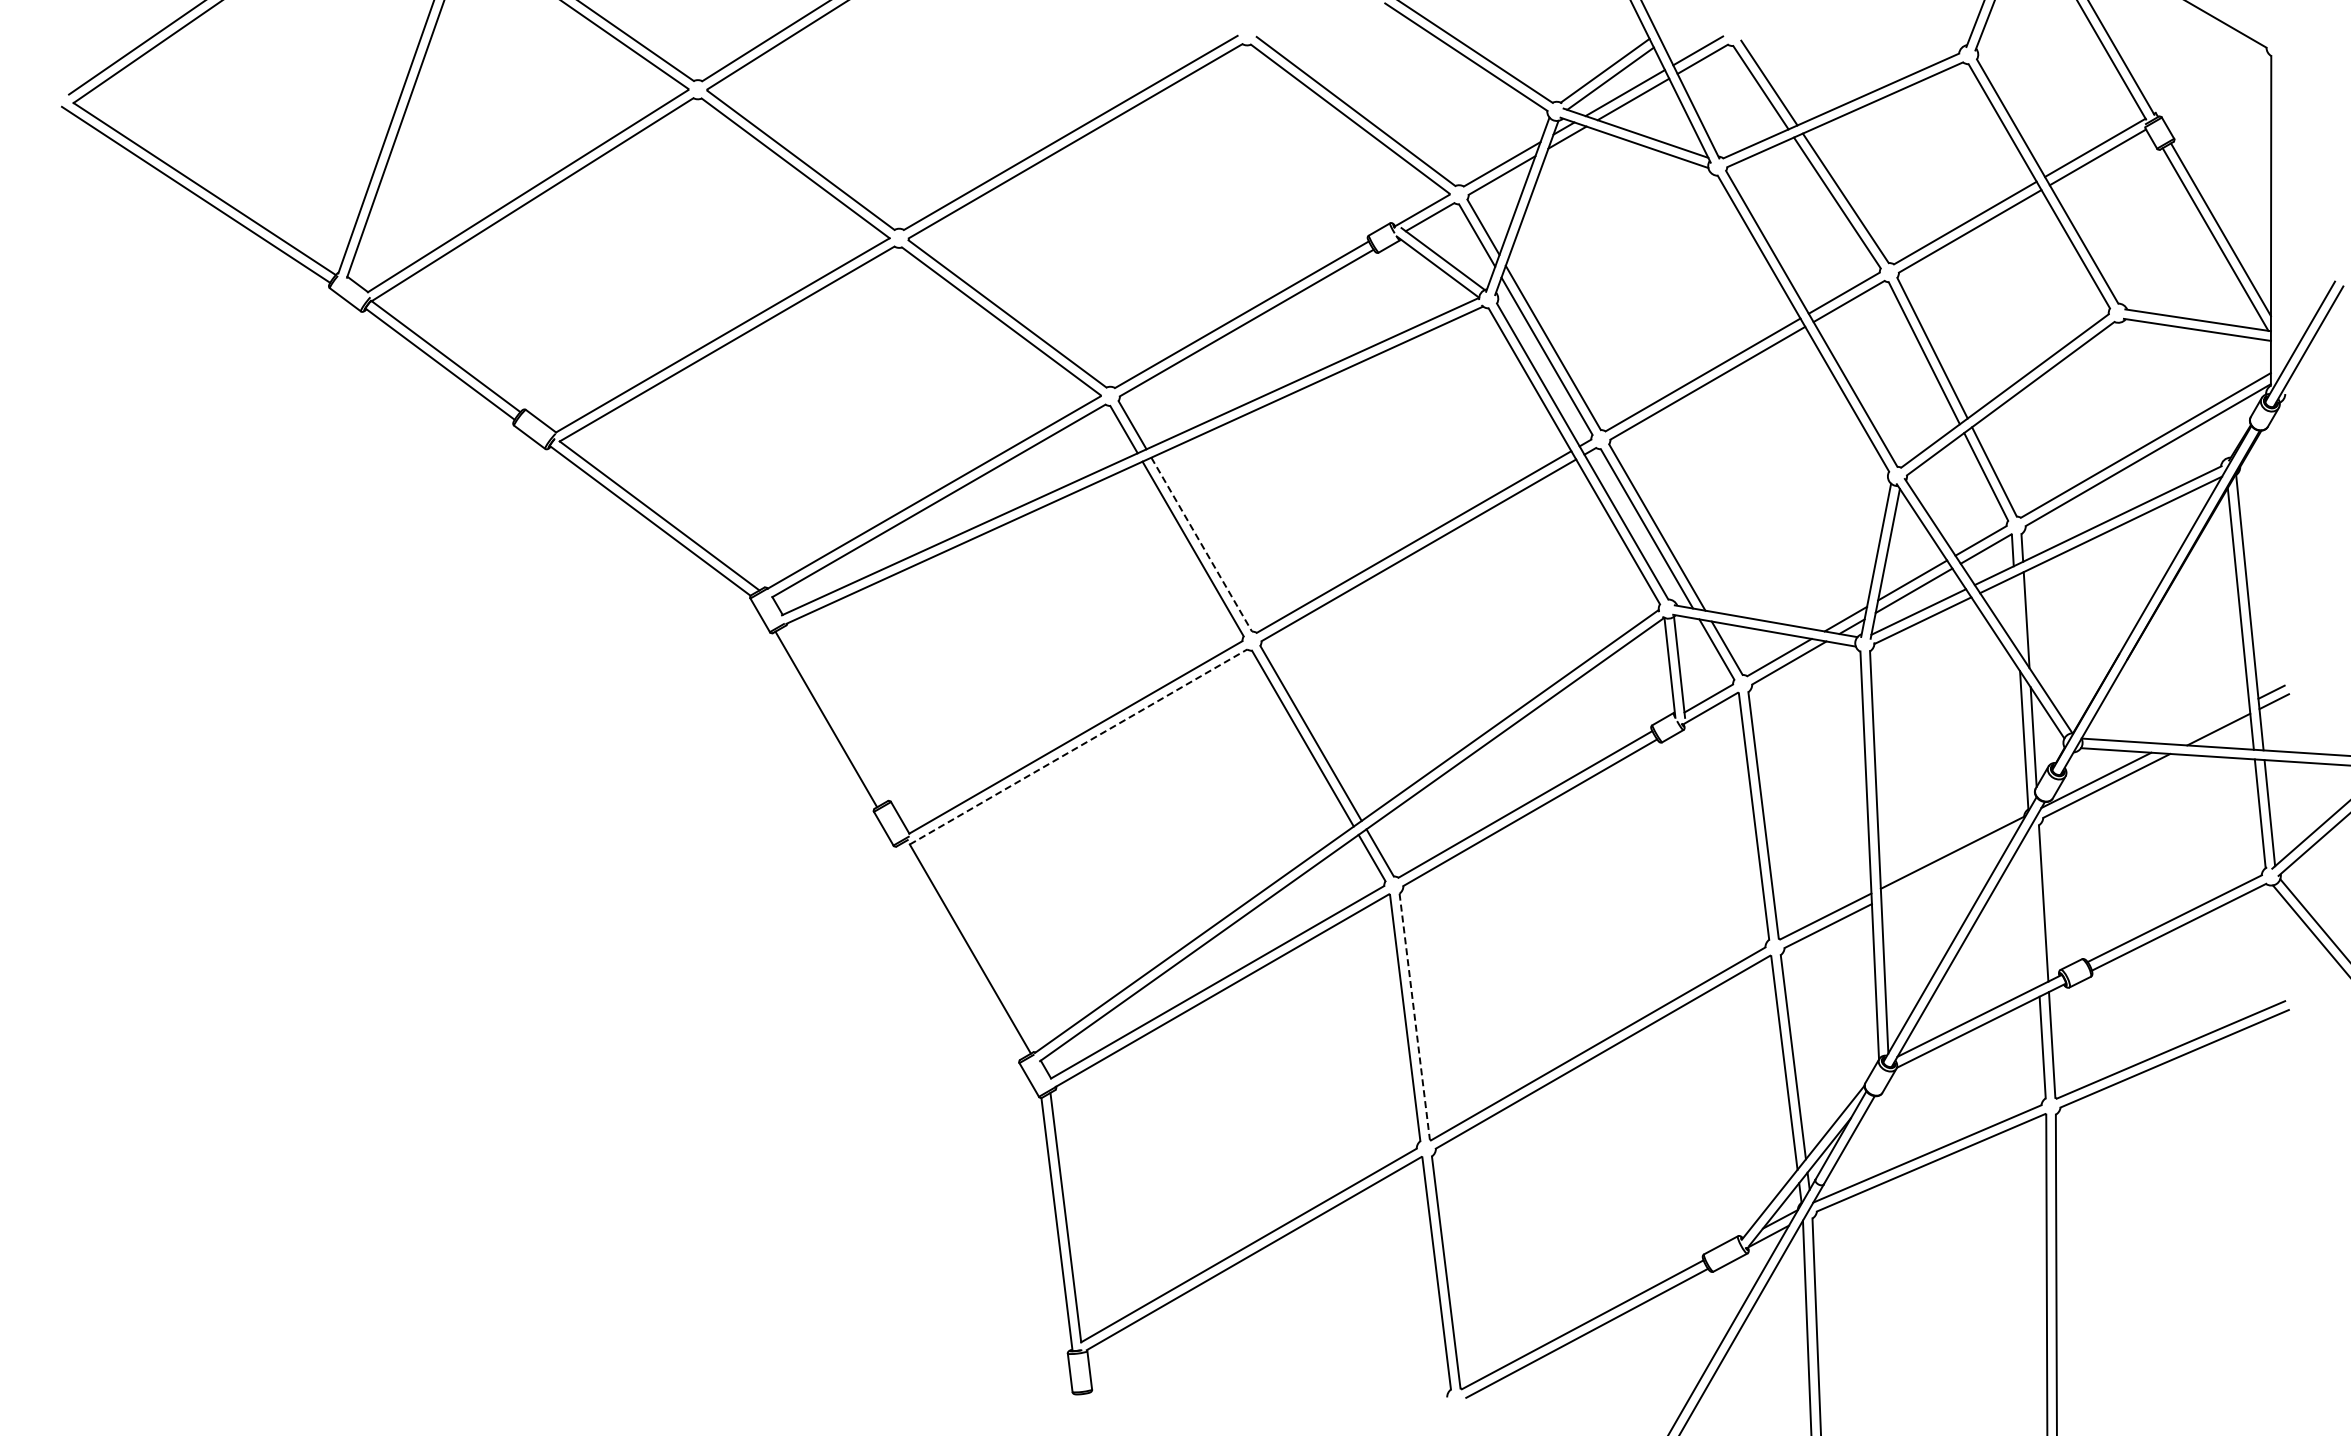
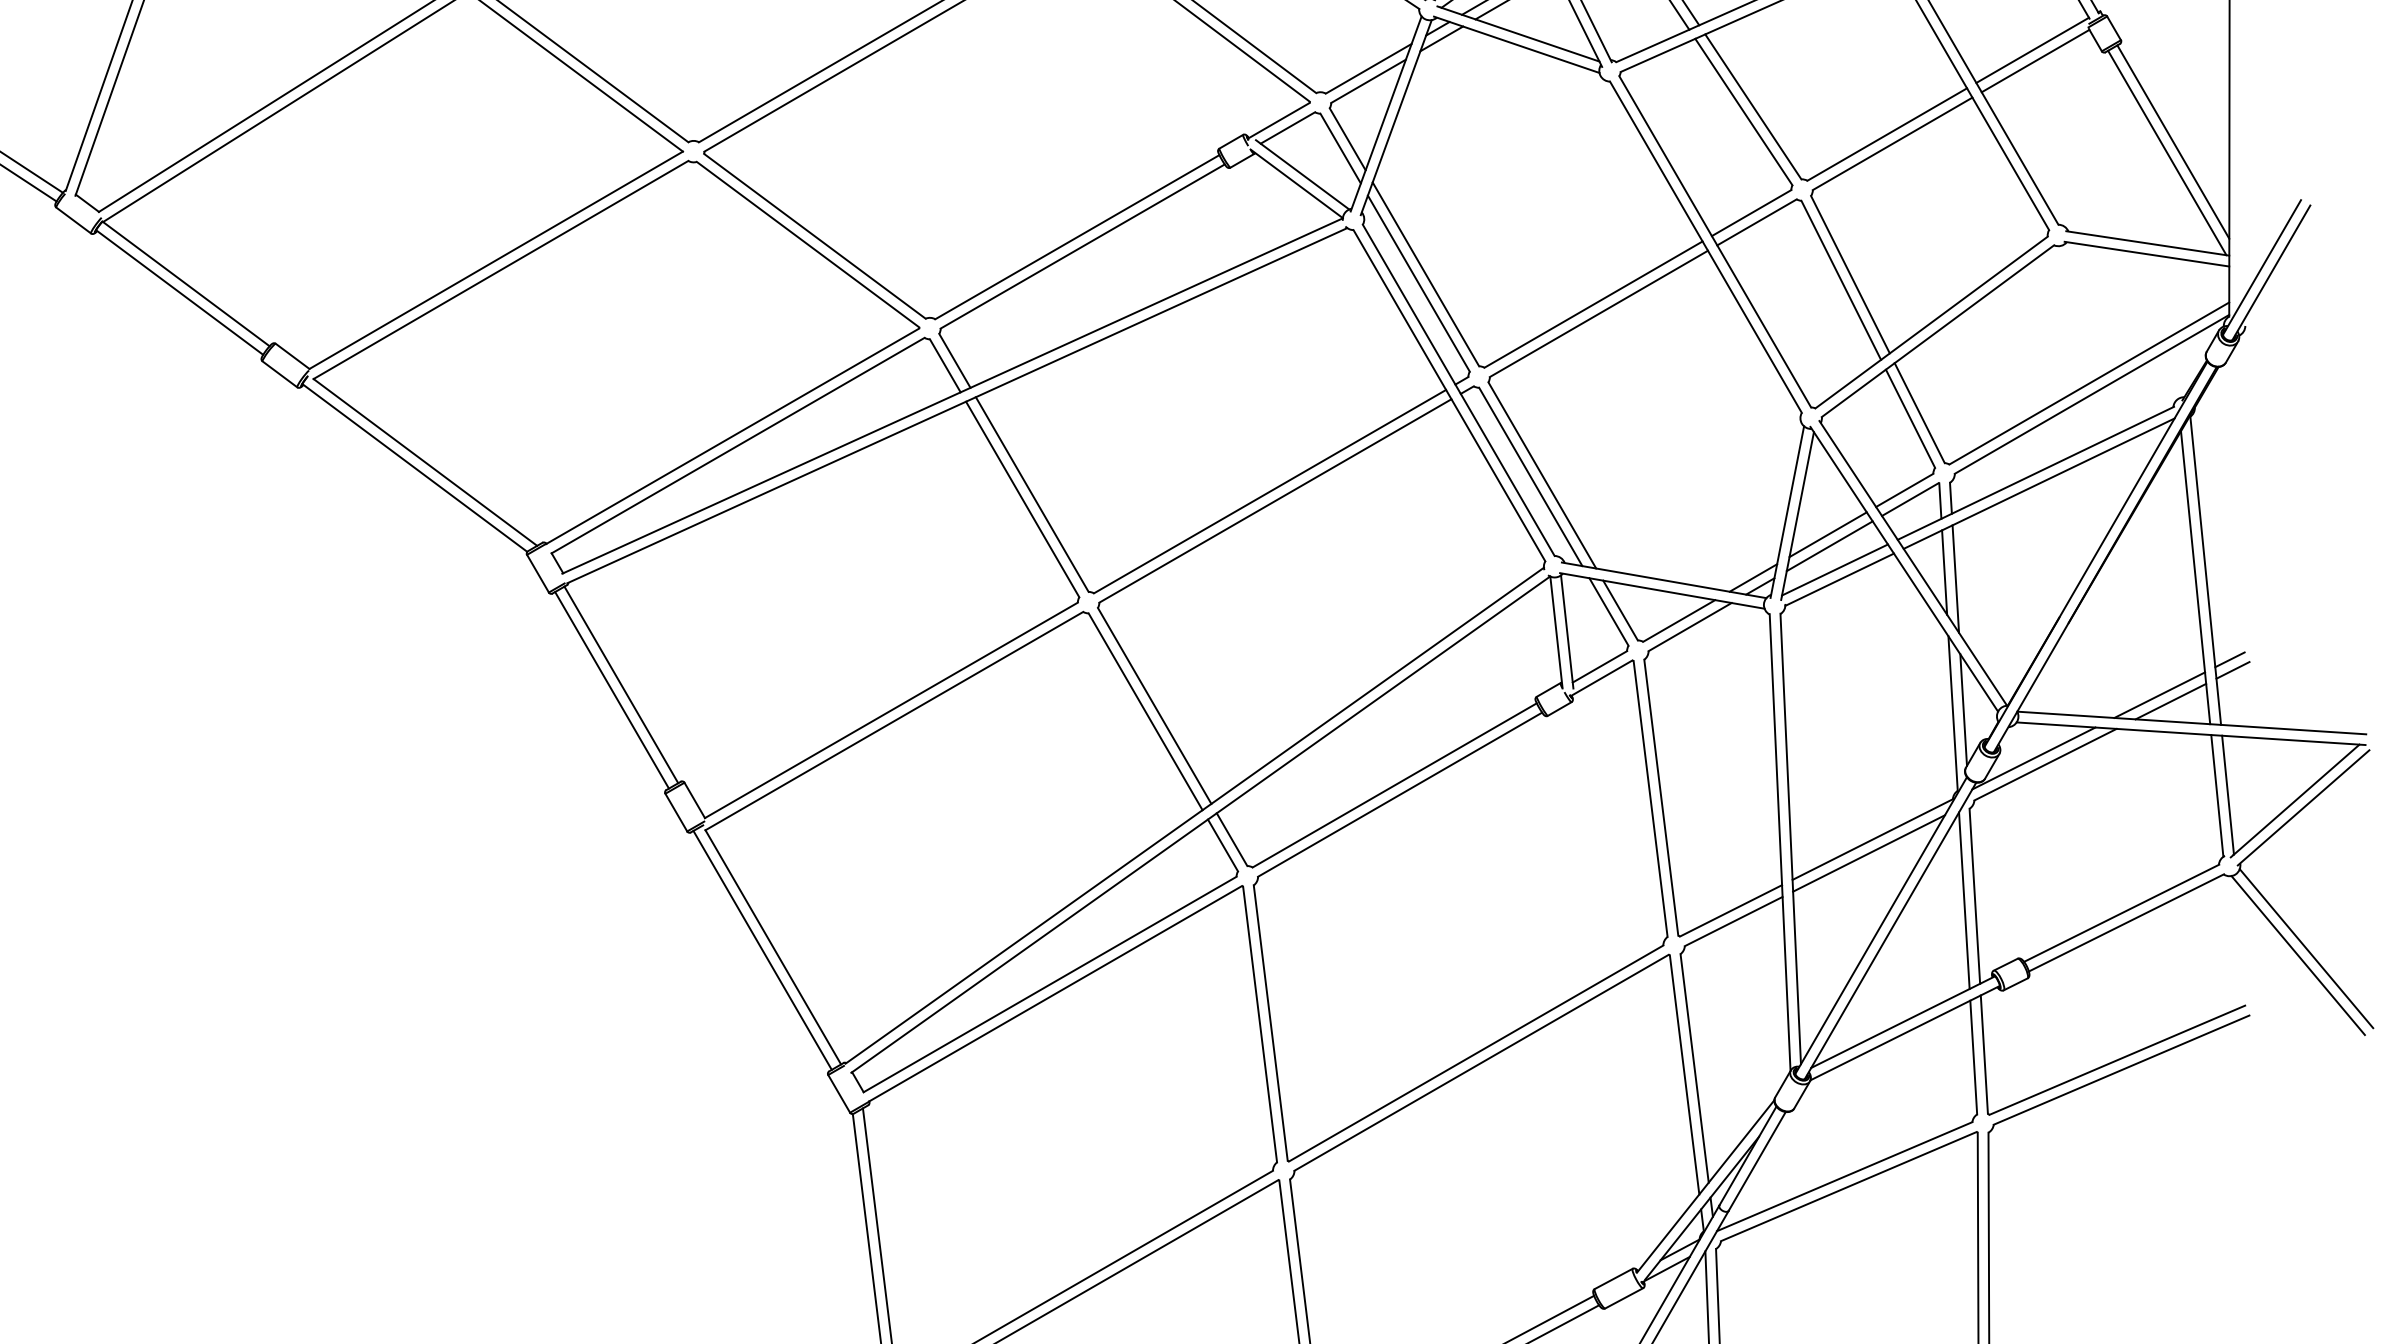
line: (1201, 545) -> (1032, 495), dashed -> solid
line: (2016, 614) -> (1944, 572), added
line: (834, 714) -> (621, 684), added
line: (2208, 723) -> (2159, 694), added
line: (1078, 747) -> (894, 721), dashed -> solid
line: (1949, 865) -> (1869, 853), added
line: (2034, 907) -> (1964, 900), added
line: (960, 951) -> (762, 950), added
line: (1414, 1016) -> (1270, 1022), dashed -> solid

